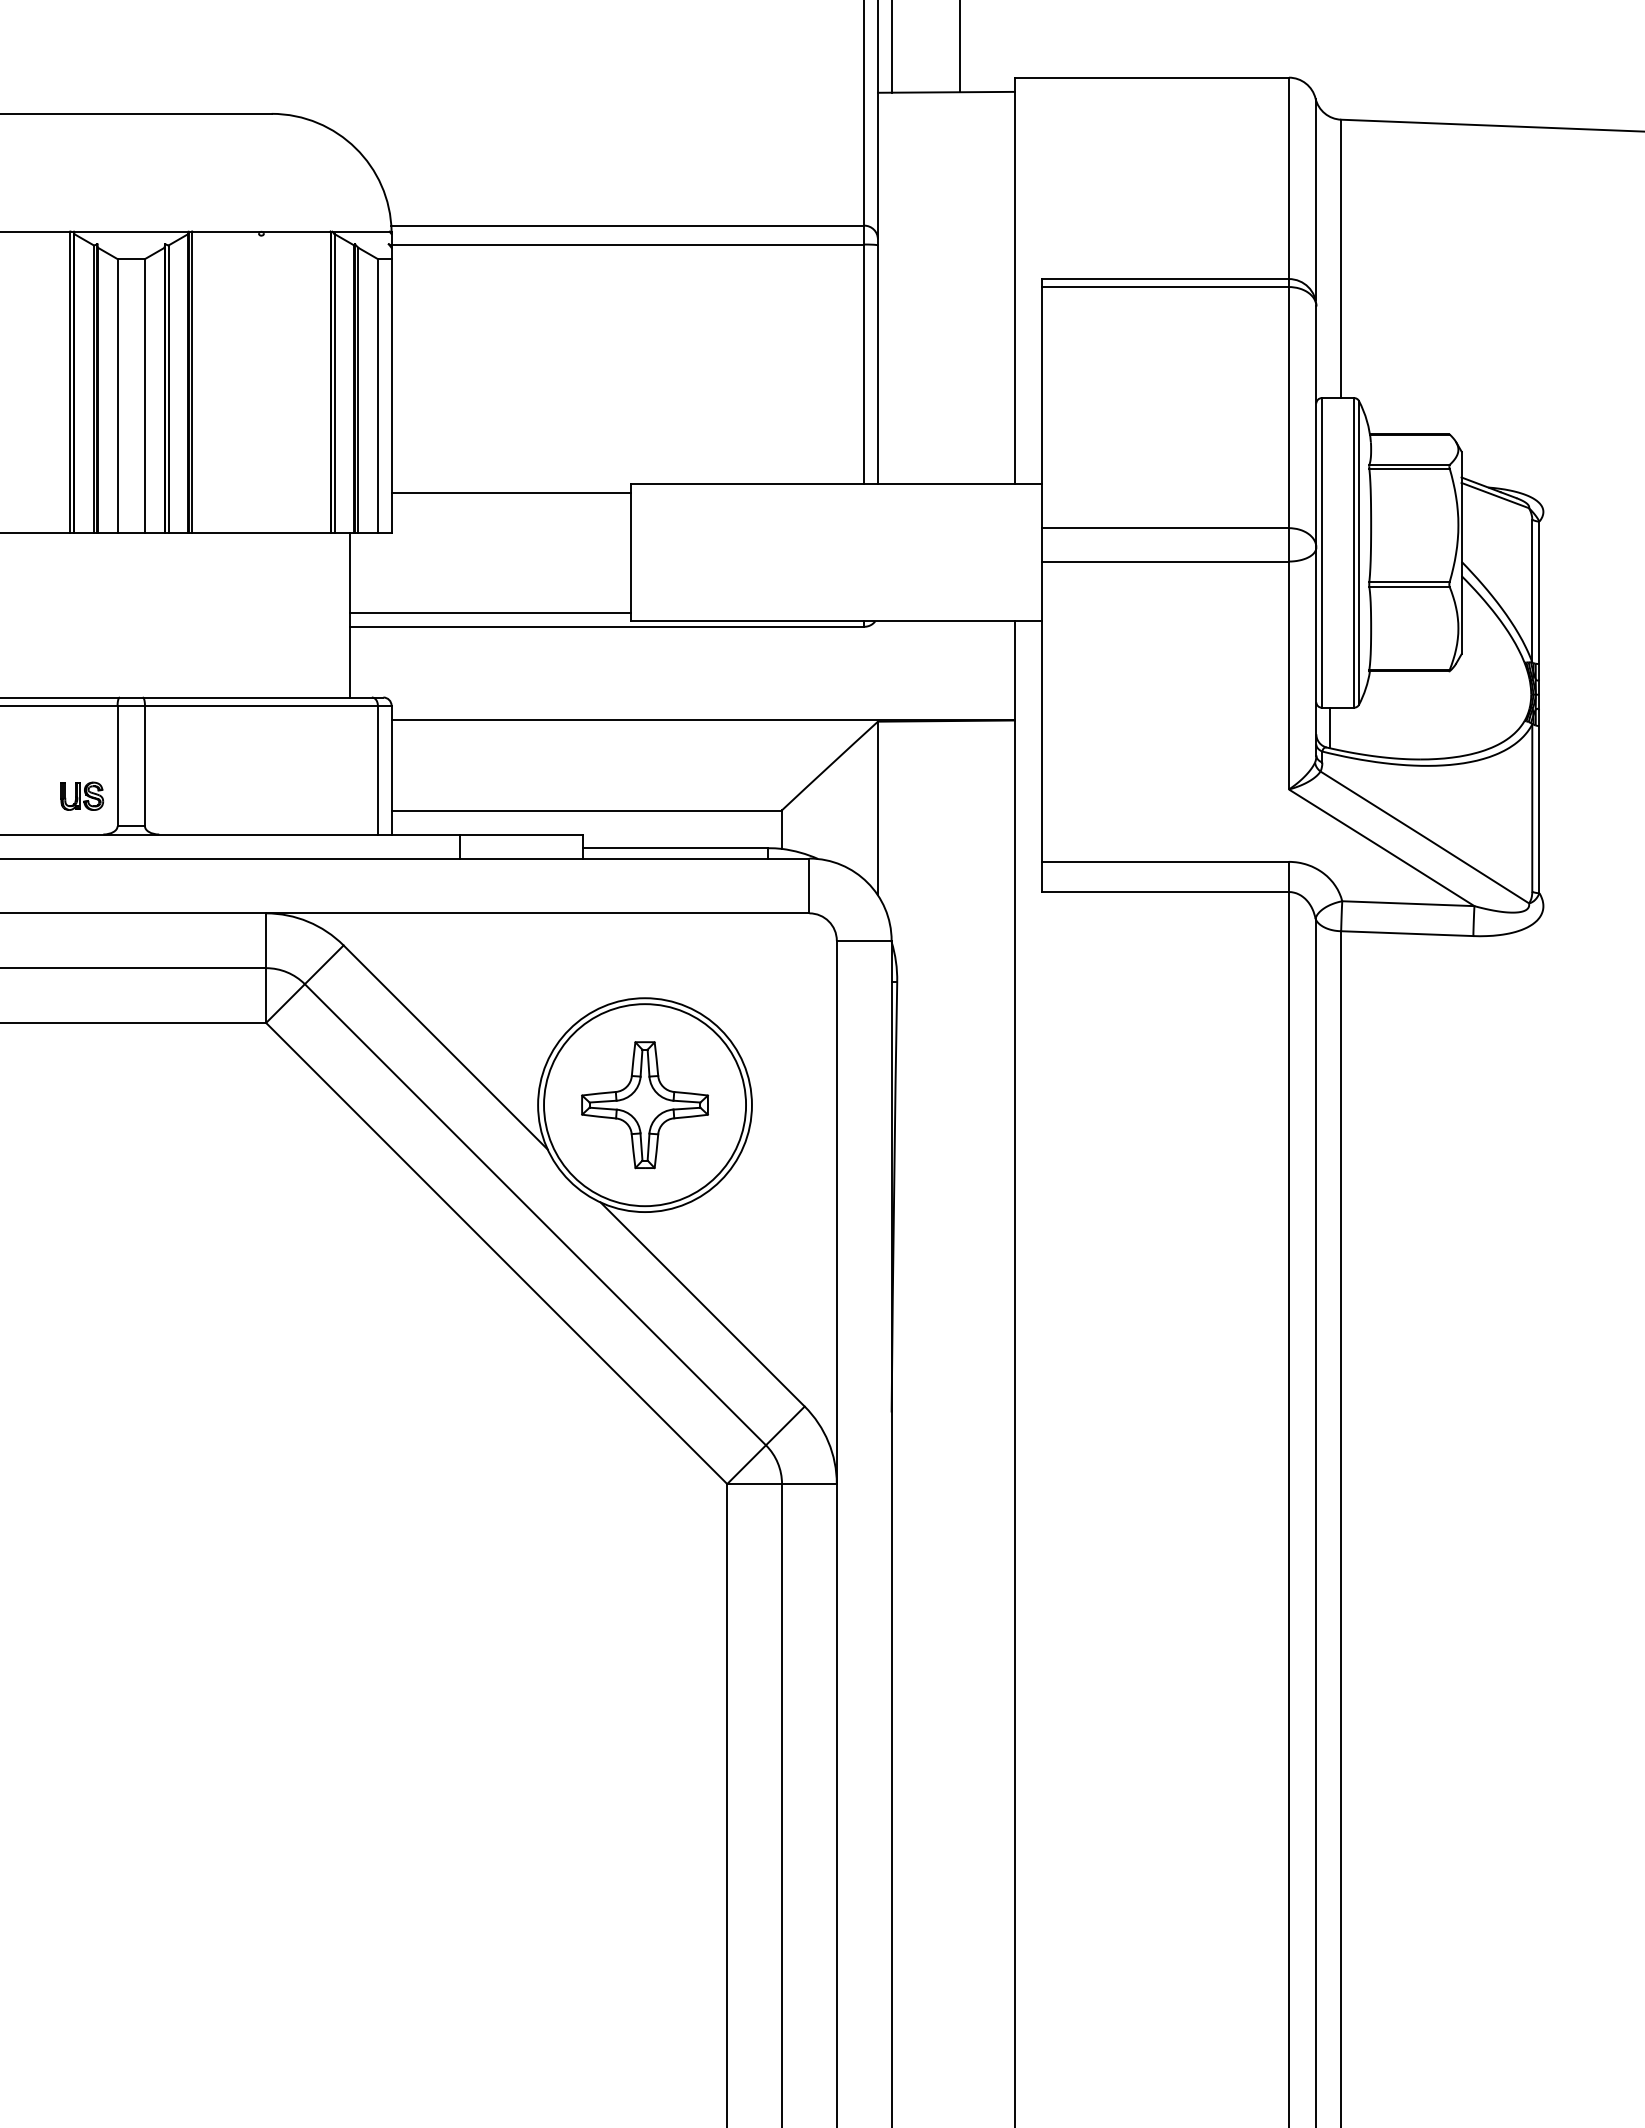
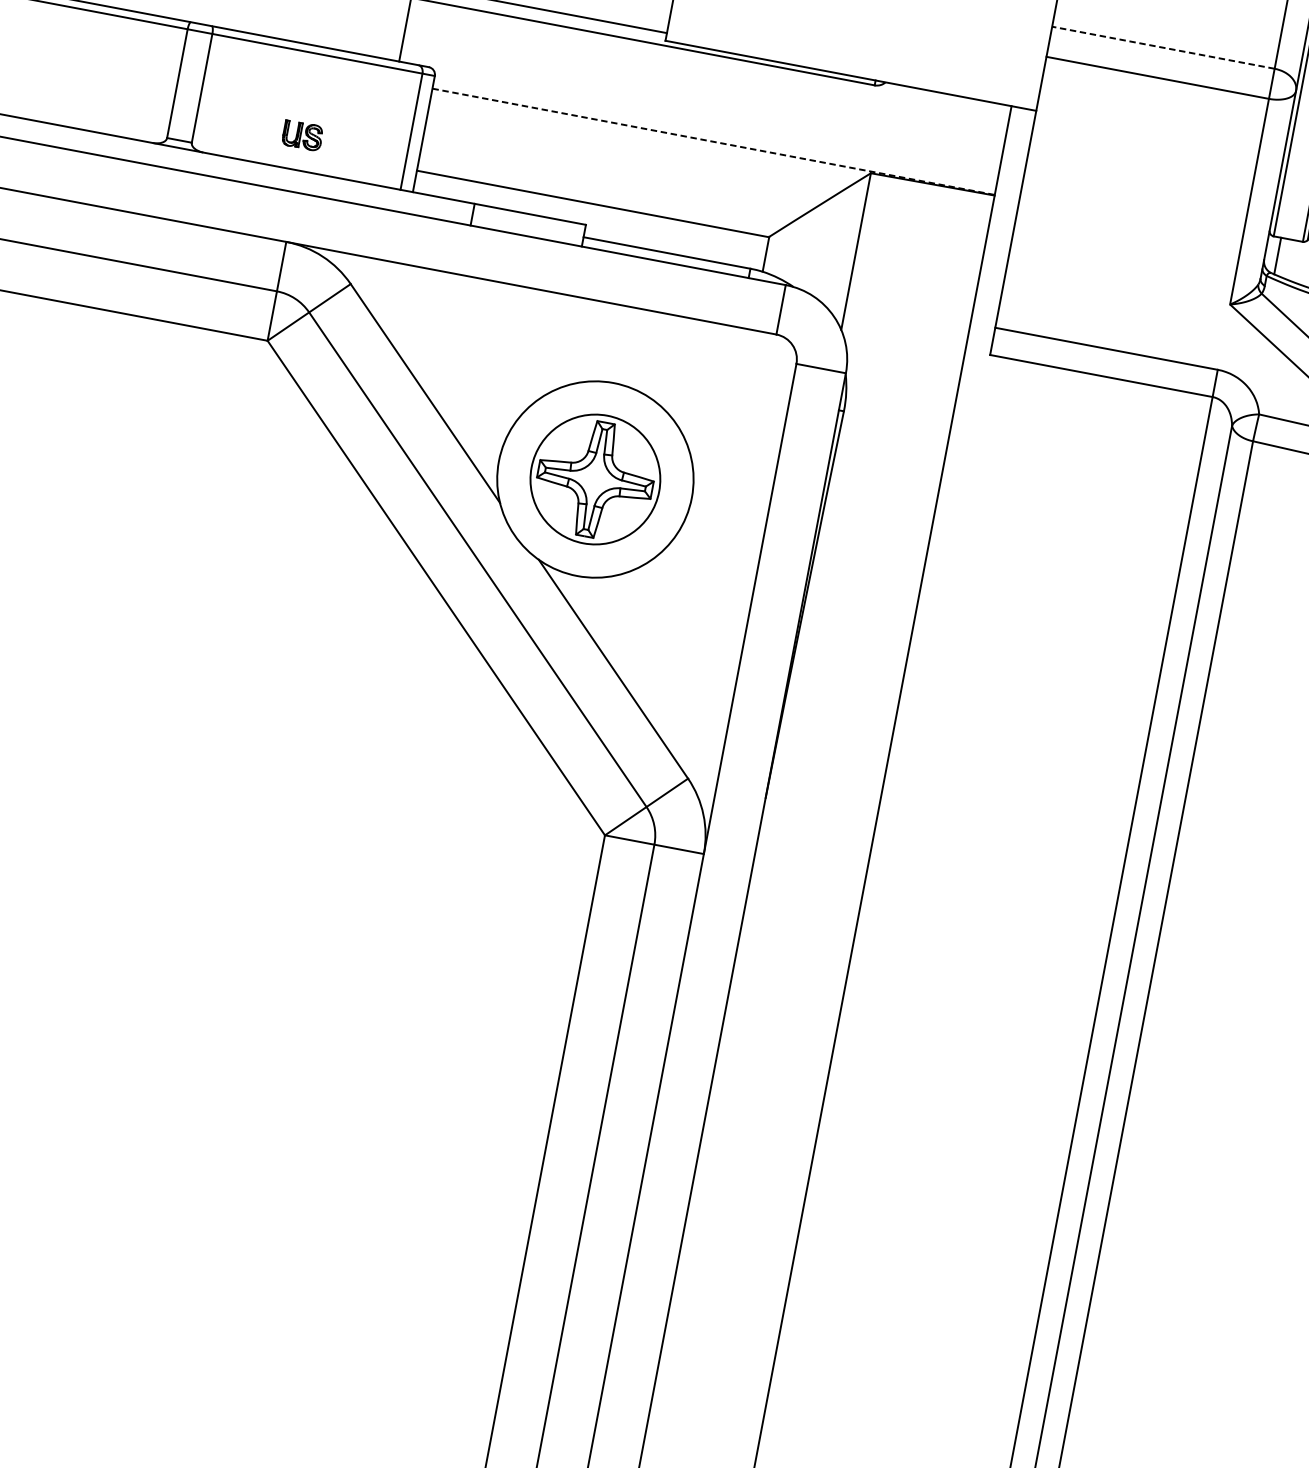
line: (1165, 528) -> (1163, 48), solid -> dashed
line: (703, 719) -> (713, 141), solid -> dashed
part: (82, 795) -> (303, 134), moved
circle: (645, 1105) -> (595, 479), size x0.7

